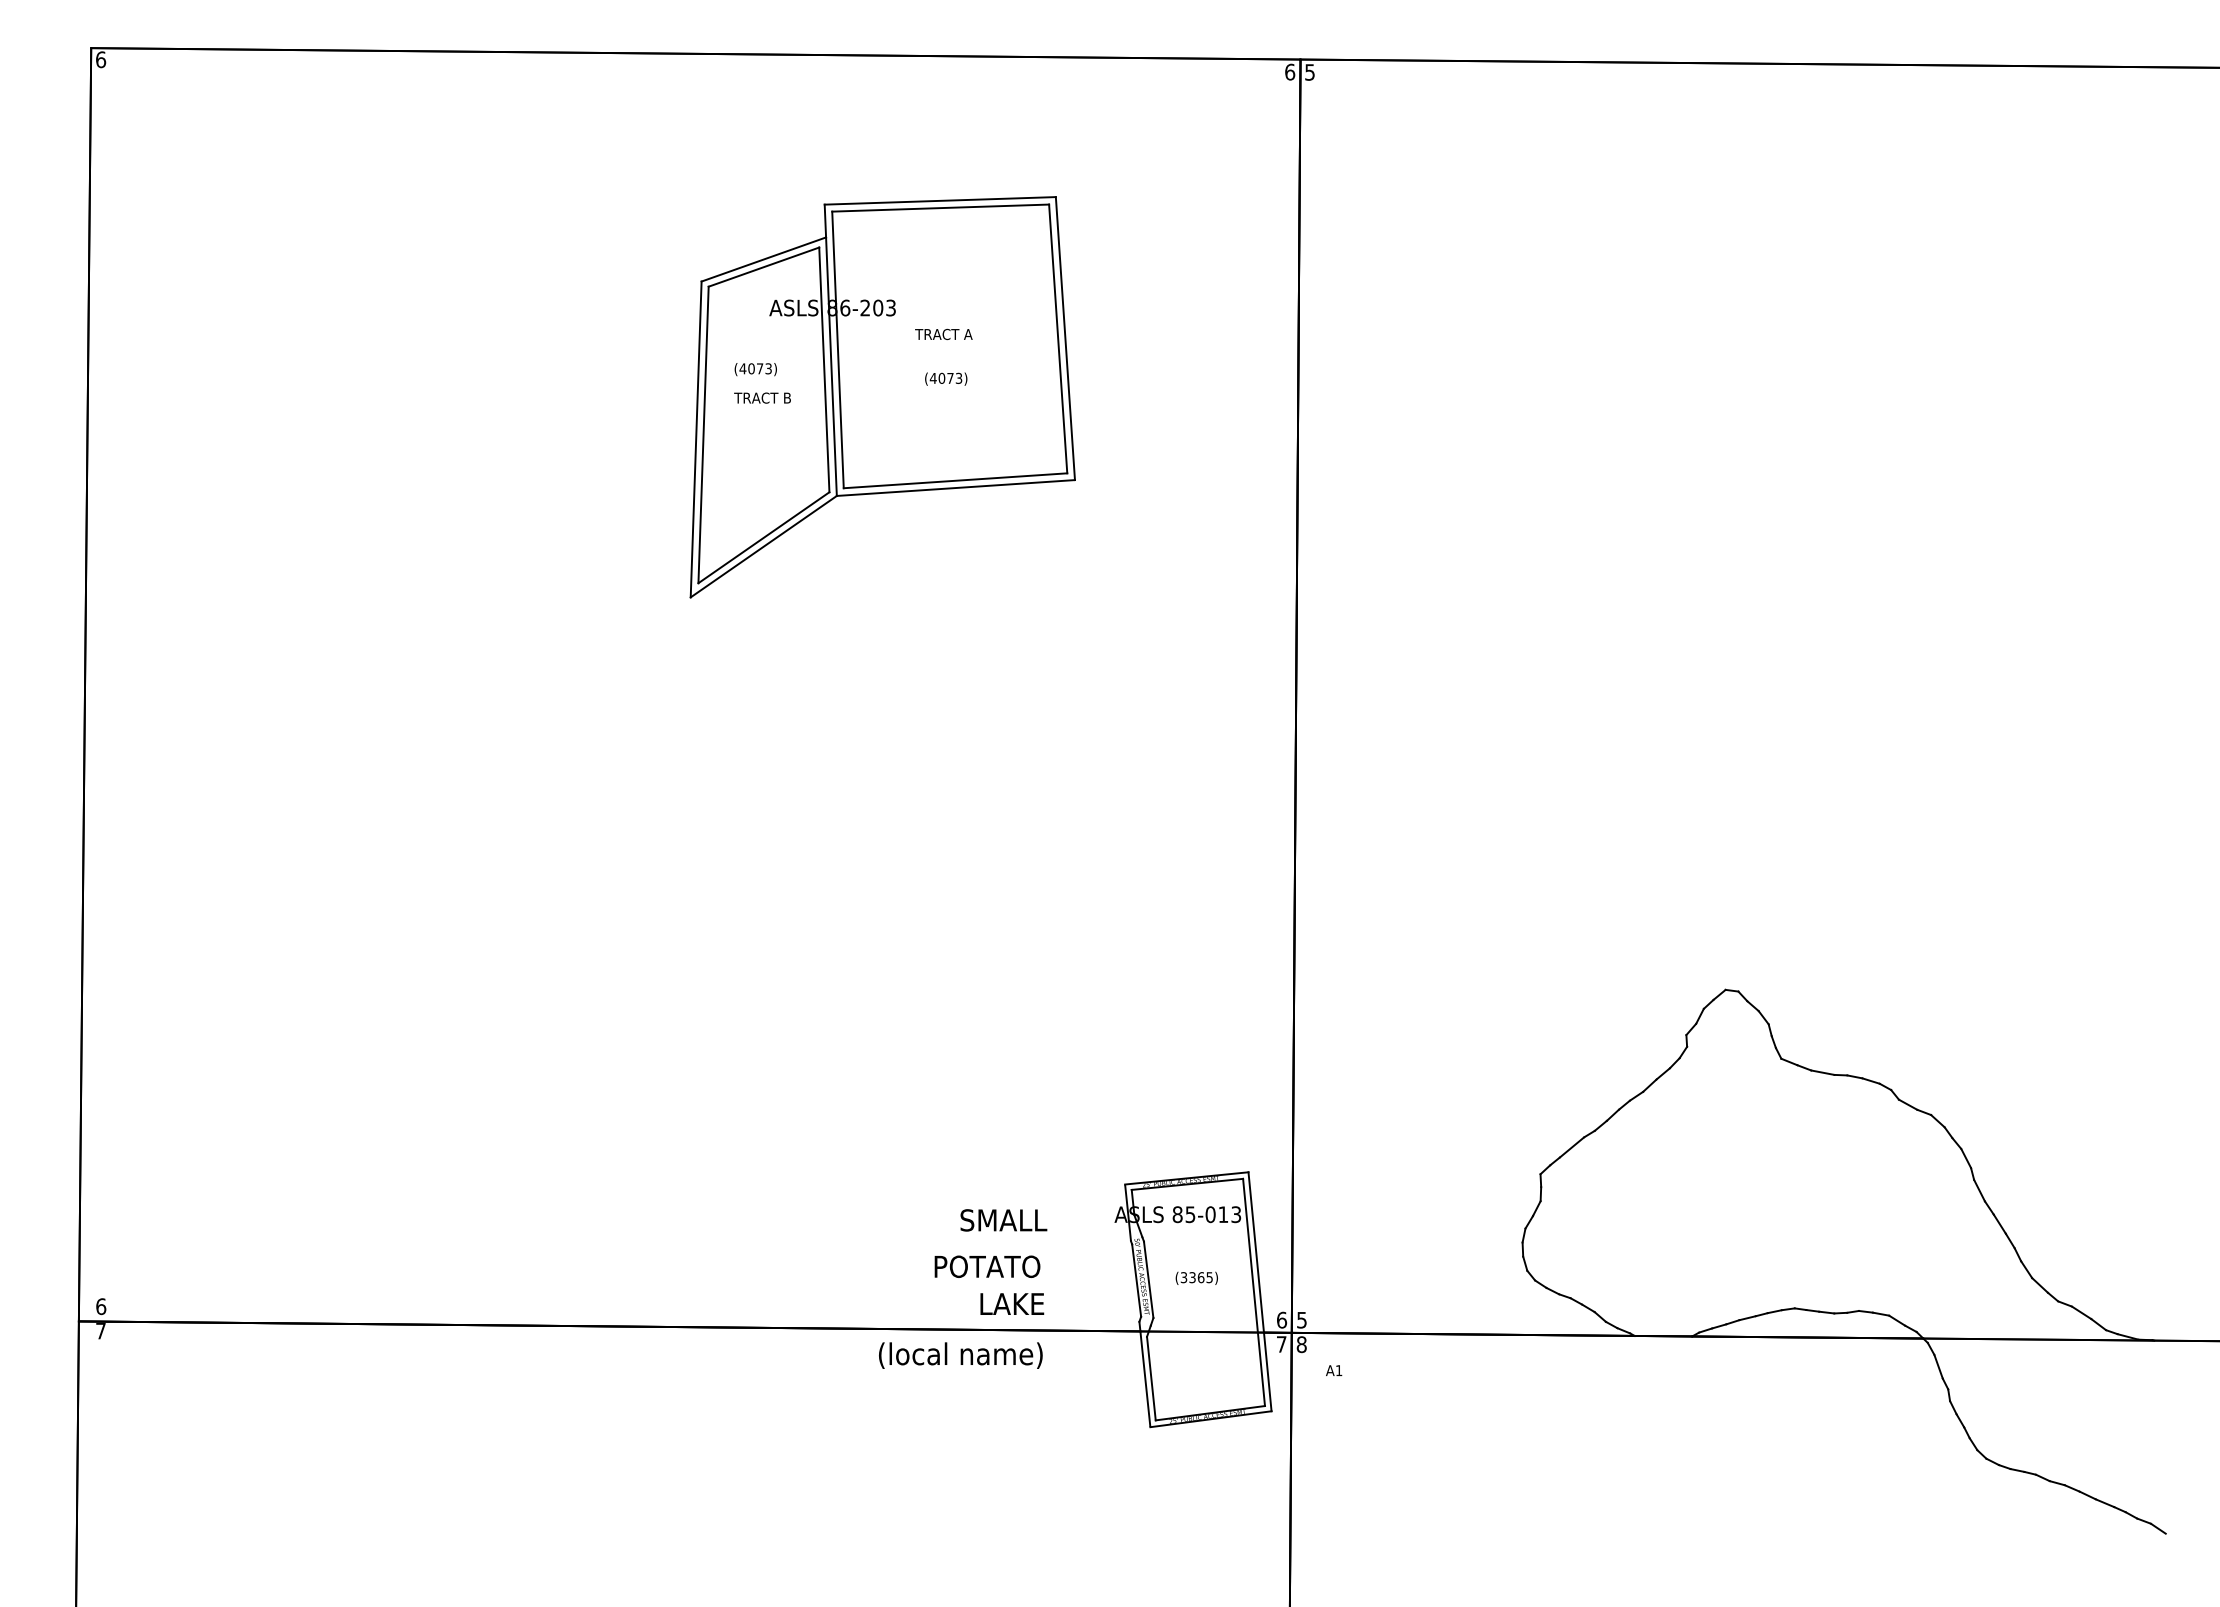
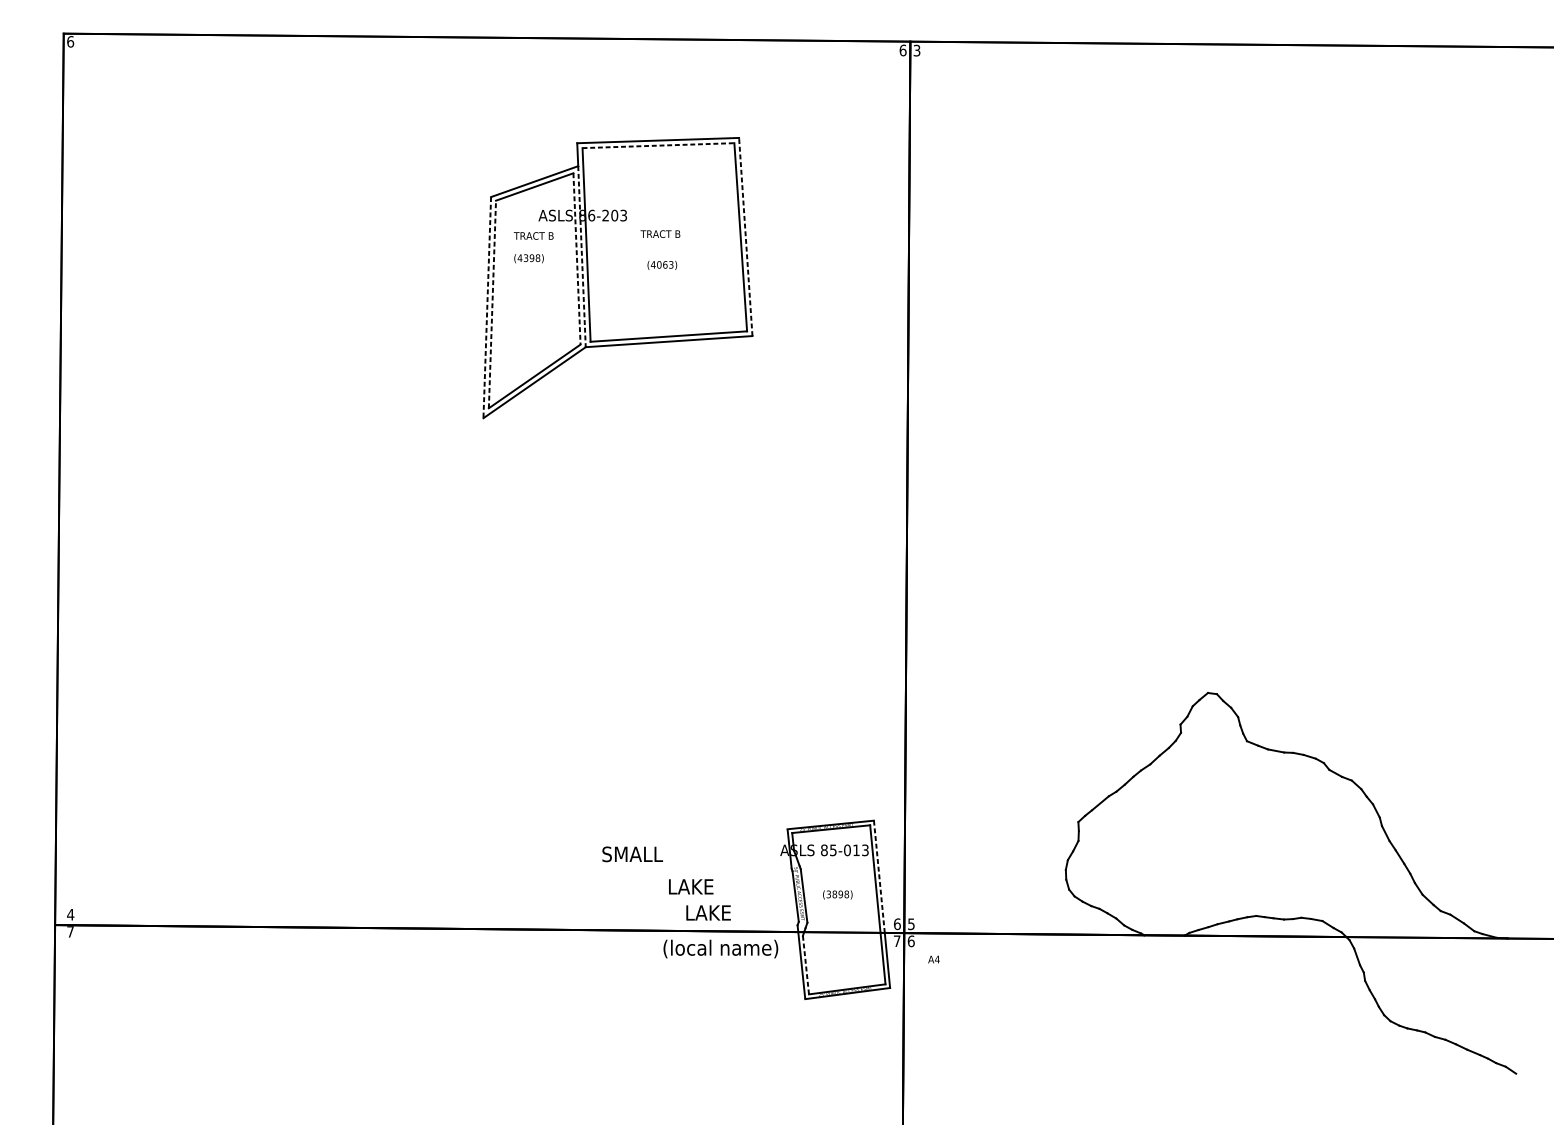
text: (1309, 71) -> (916, 50), 5 -> 3
line: (941, 208) -> (659, 145), solid -> dashed
text: (968, 334) -> (677, 234), TRACT A -> TRACT B
line: (1065, 338) -> (745, 236), solid -> dashed
line: (831, 367) -> (582, 257), solid -> dashed
text: (759, 368) -> (531, 257), (4073) -> (4398)
line: (824, 370) -> (577, 259), solid -> dashed
text: (950, 377) -> (665, 264), (4073) -> (4063)
text: (762, 397) -> (533, 235), moved
line: (703, 434) -> (492, 304), solid -> dashed
line: (696, 439) -> (487, 307), solid -> dashed
text: (1003, 1220) -> (632, 854), moved
line: (1256, 1252) -> (879, 876), solid -> dashed
text: (987, 1266) -> (691, 886), POTATO -> LAKE
text: (1200, 1277) -> (840, 894), (3365) -> (3898)
text: (100, 1306) -> (70, 914), 6 -> 4
text: (1301, 1344) -> (911, 941), 8 -> 6
text: (960, 1355) -> (720, 948), moved
text: (1338, 1370) -> (936, 959), A1 -> A4
line: (1151, 1378) -> (806, 965), solid -> dashed

